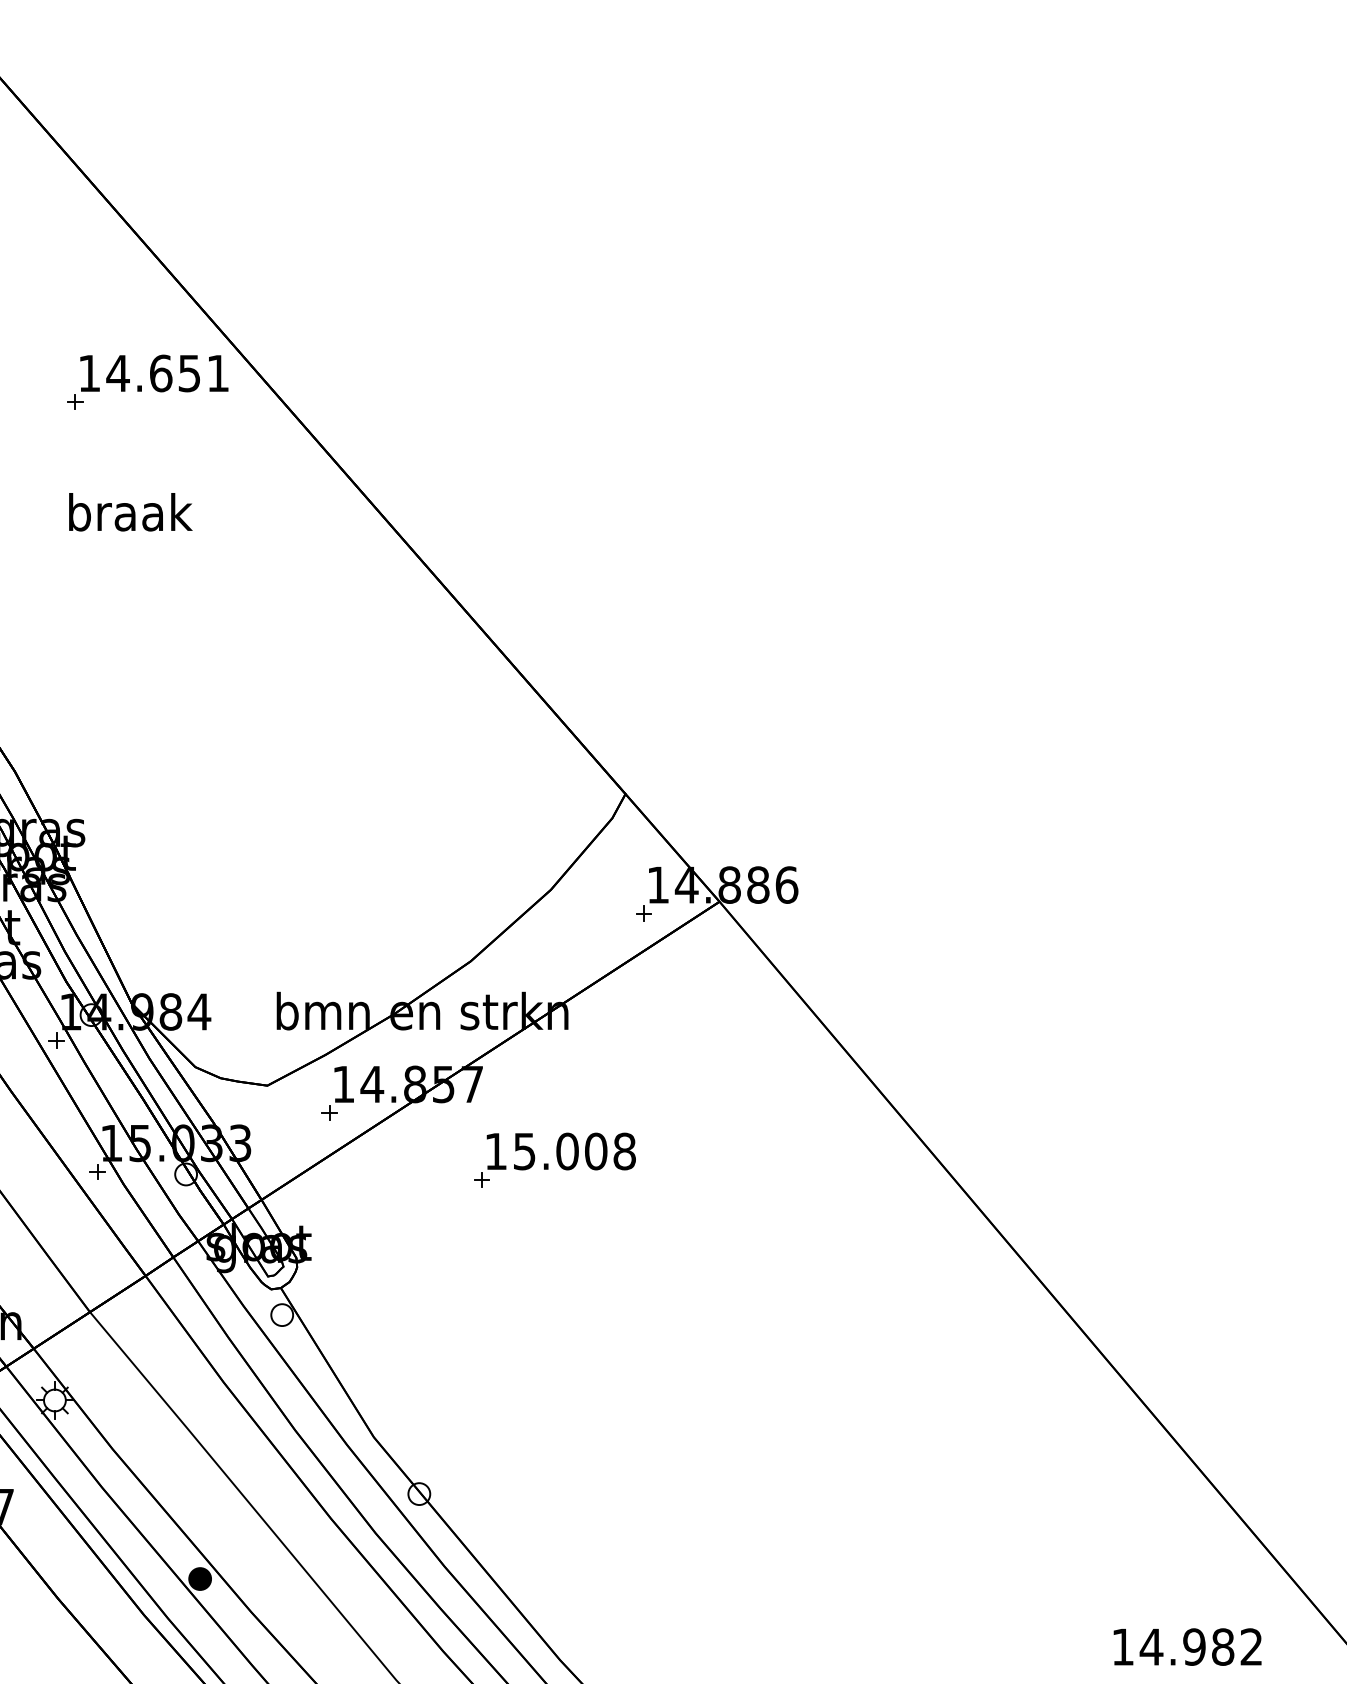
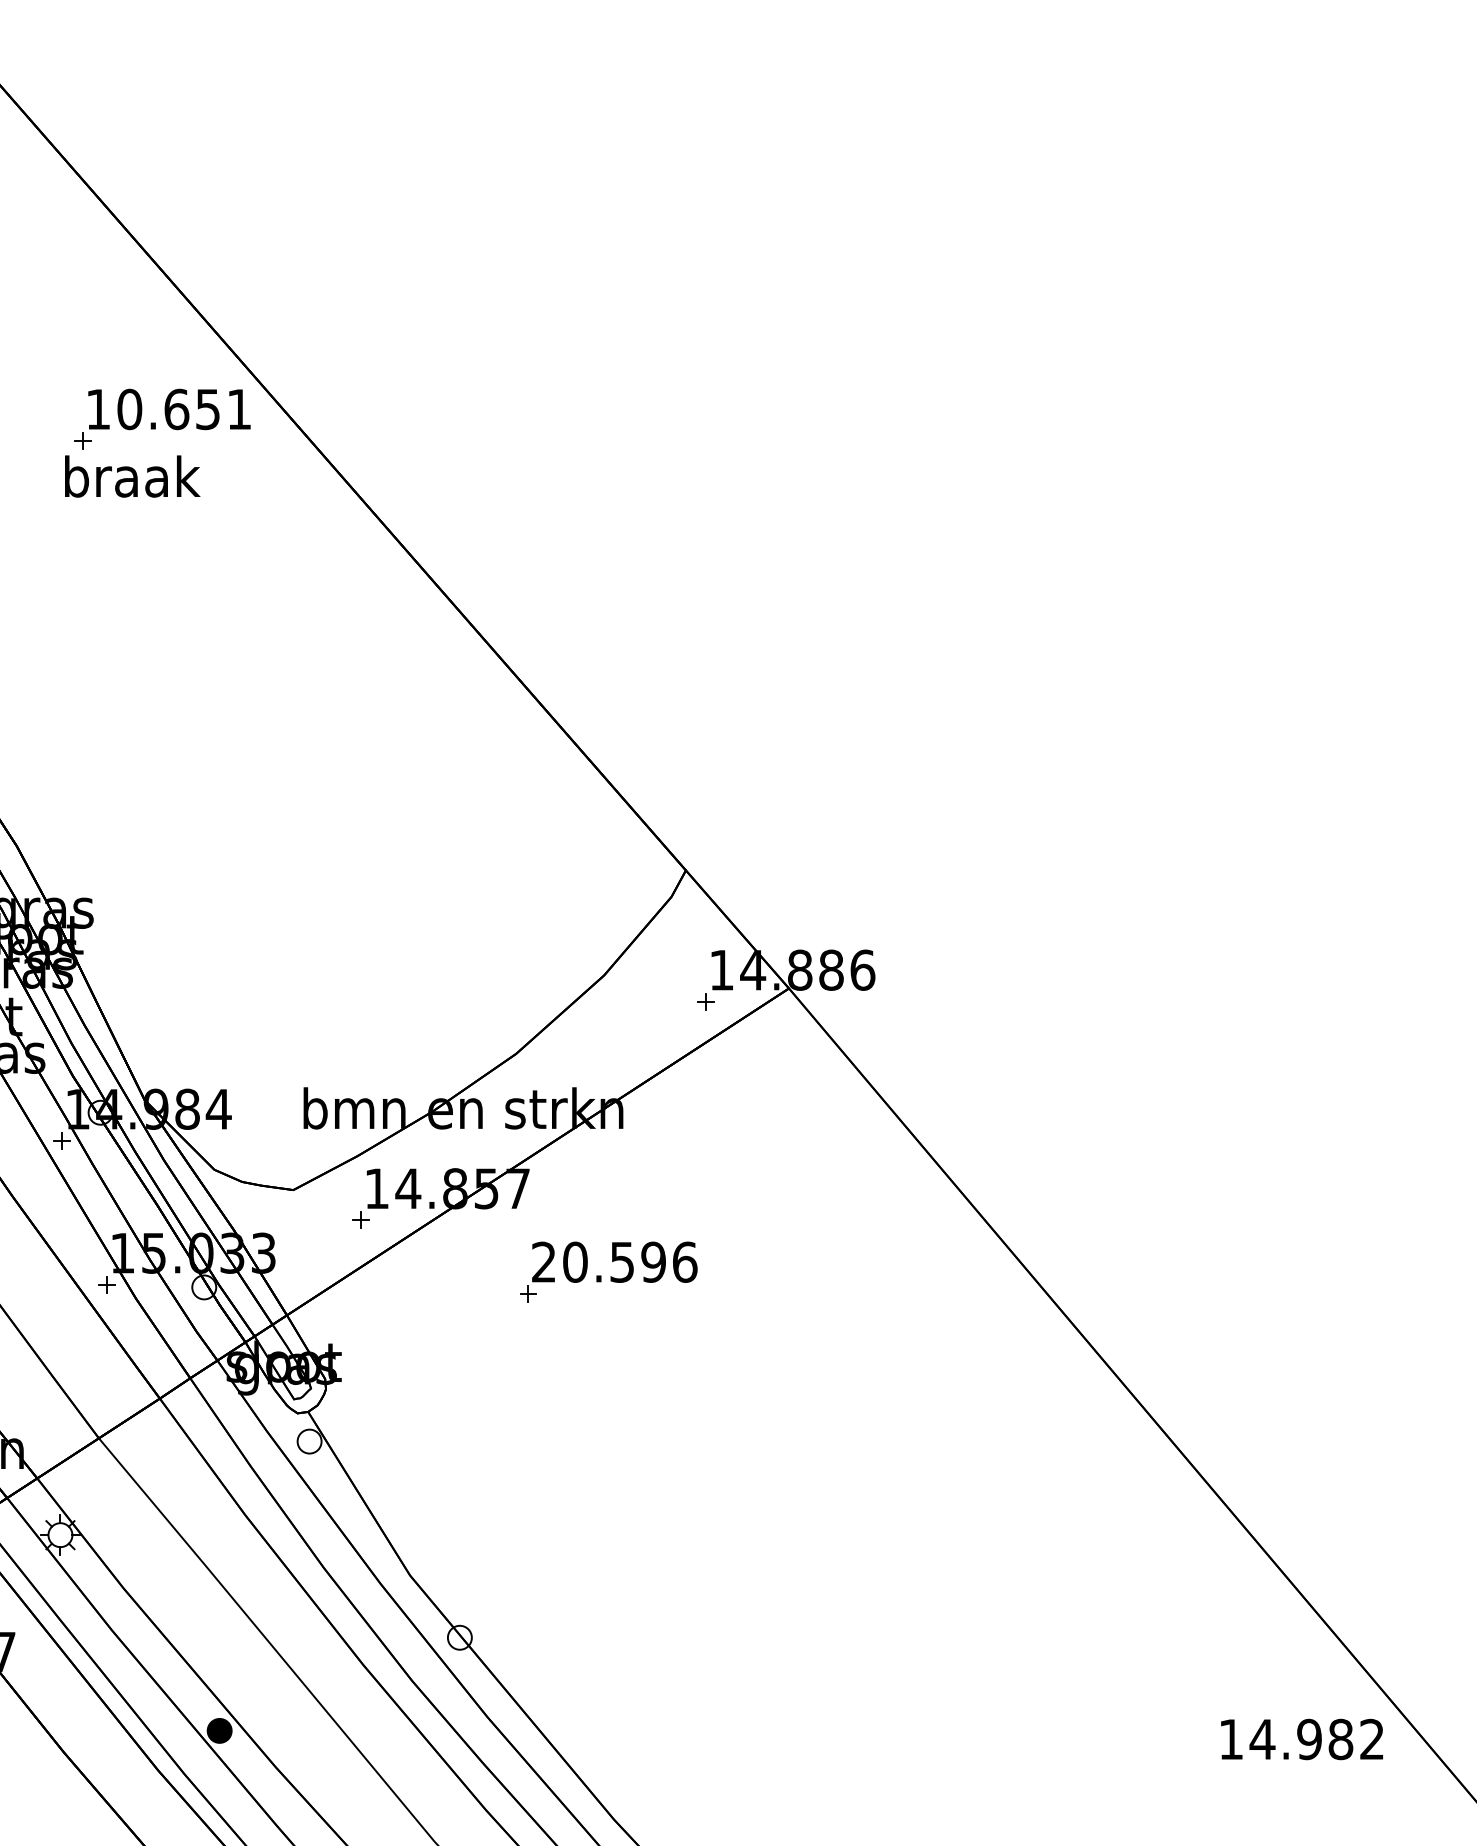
text: (117, 373) -> (129, 409), 14.651 -> 10.651
text: (130, 512) -> (132, 476), moved
text: (560, 1150) -> (614, 1261), 15.008 -> 20.596
text: (1187, 1647) -> (1301, 1739), moved

